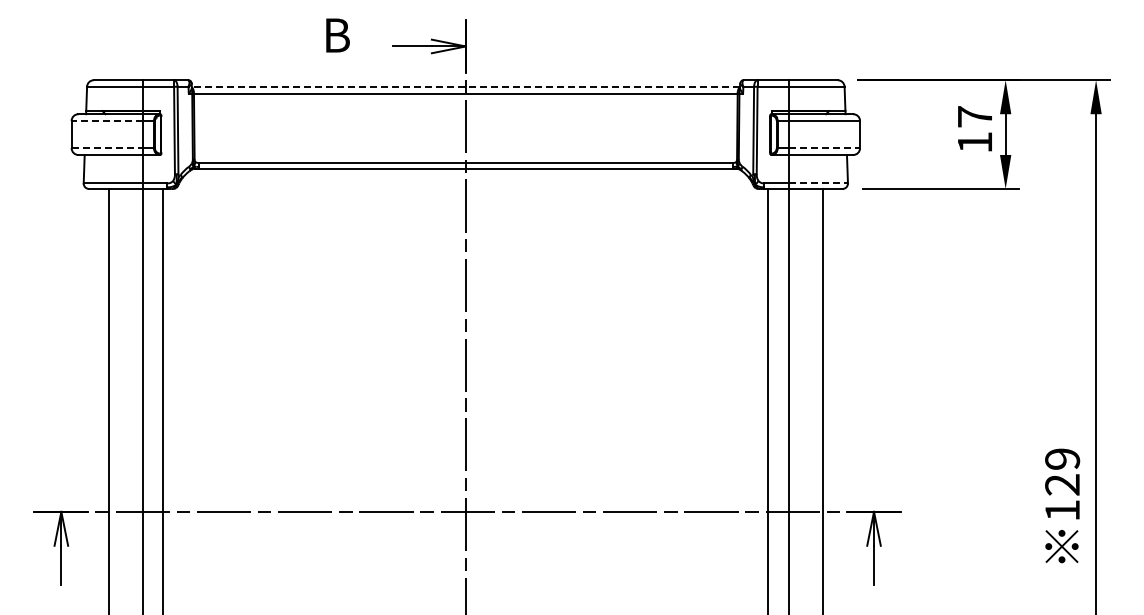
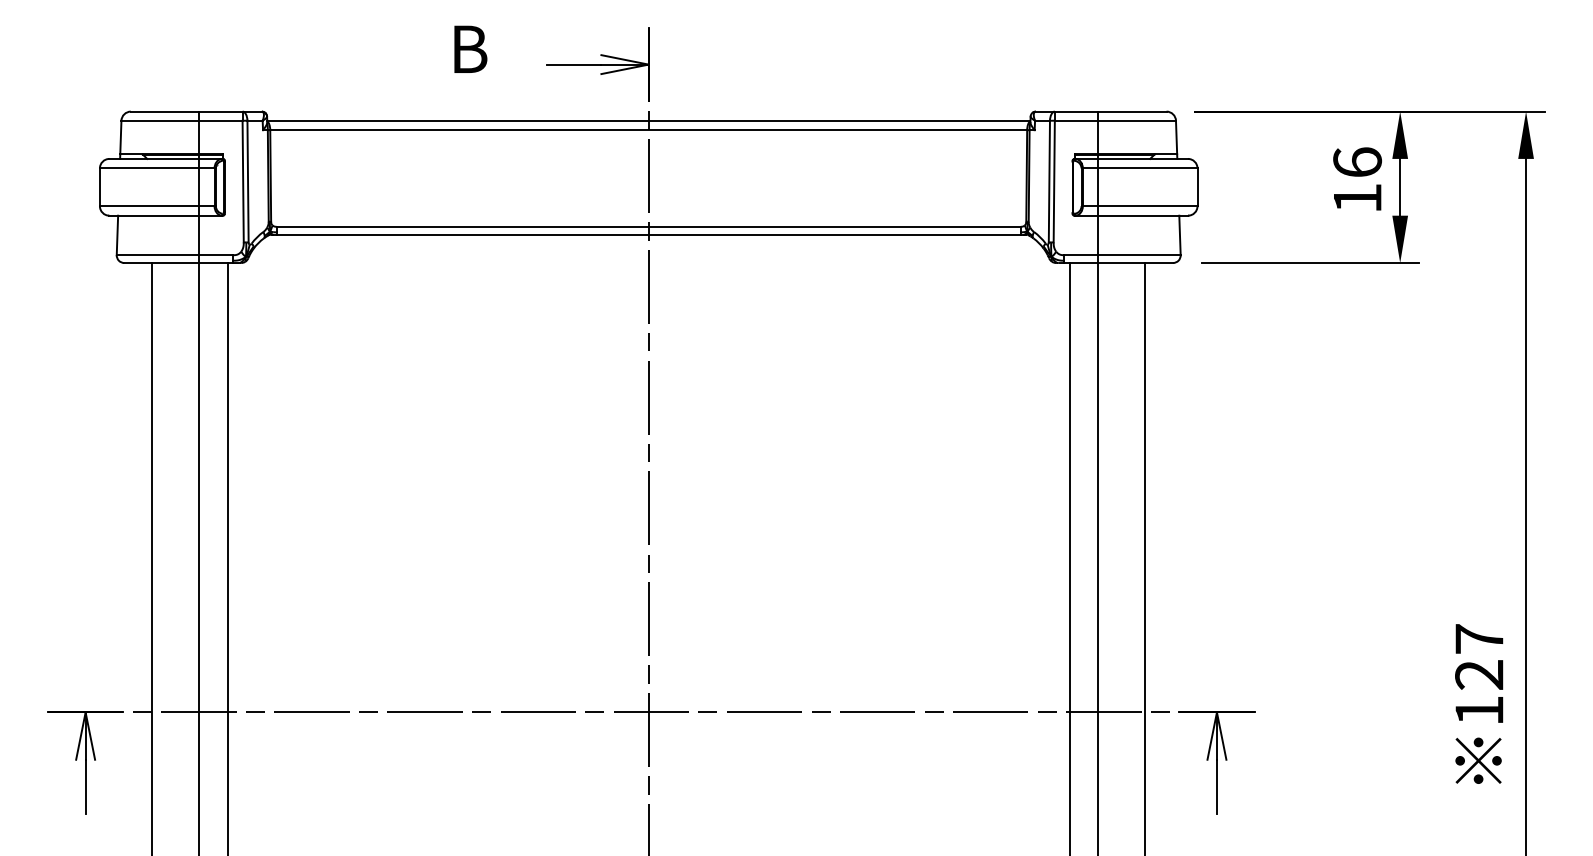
line: (465, 87) -> (648, 121), dashed -> solid
text: (974, 116) -> (1356, 162), 17 -> 16
line: (107, 121) -> (149, 169), dashed -> solid
line: (107, 148) -> (149, 206), dashed -> solid
line: (824, 148) -> (1148, 206), dashed -> solid
line: (818, 183) -> (1139, 255), dashed -> solid
text: (1062, 458) -> (1479, 638), 129 -> 127

